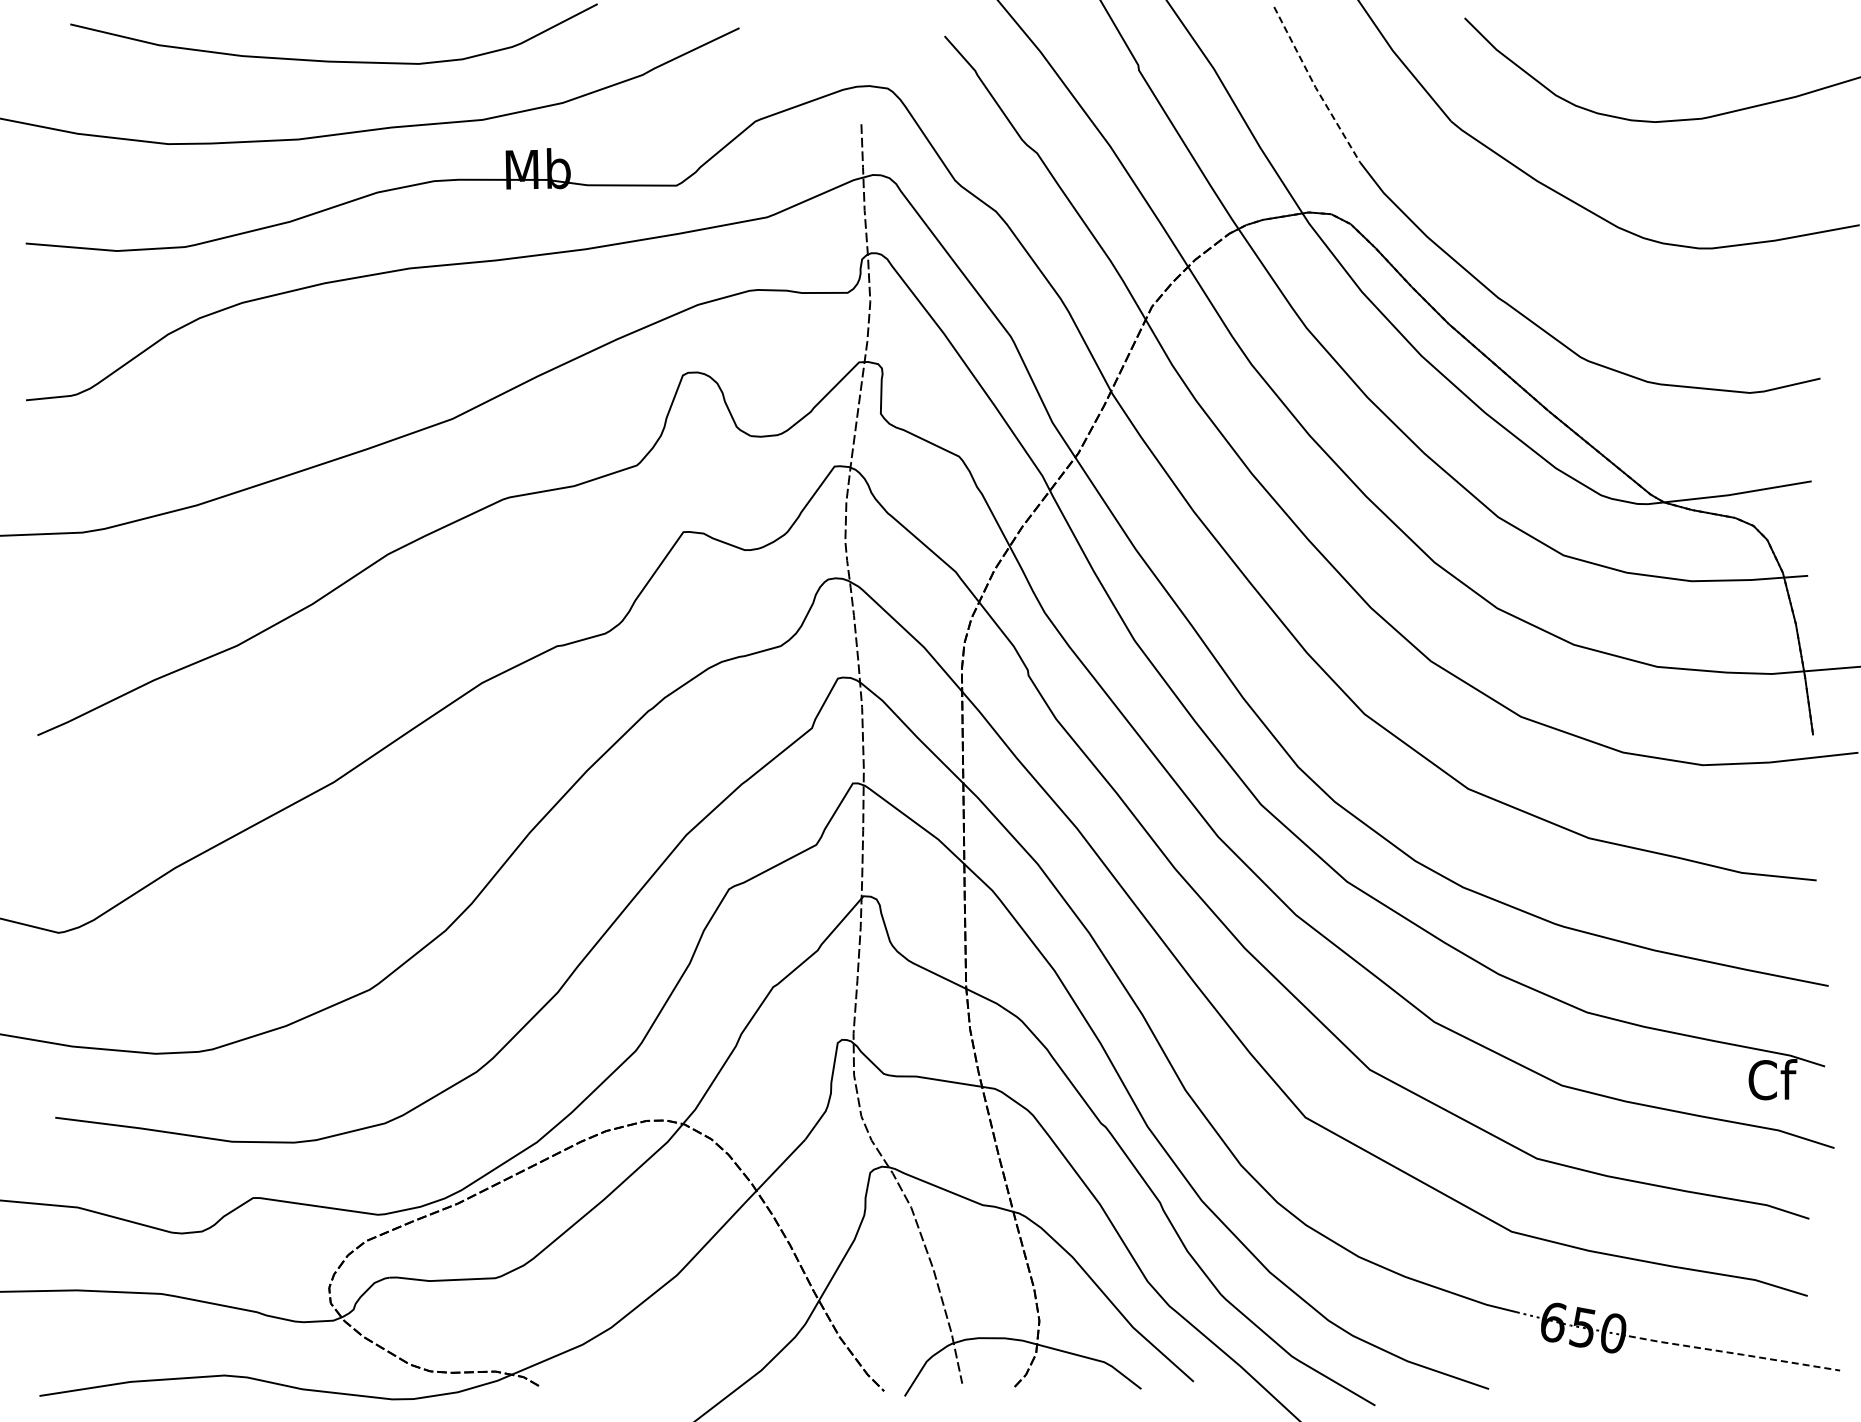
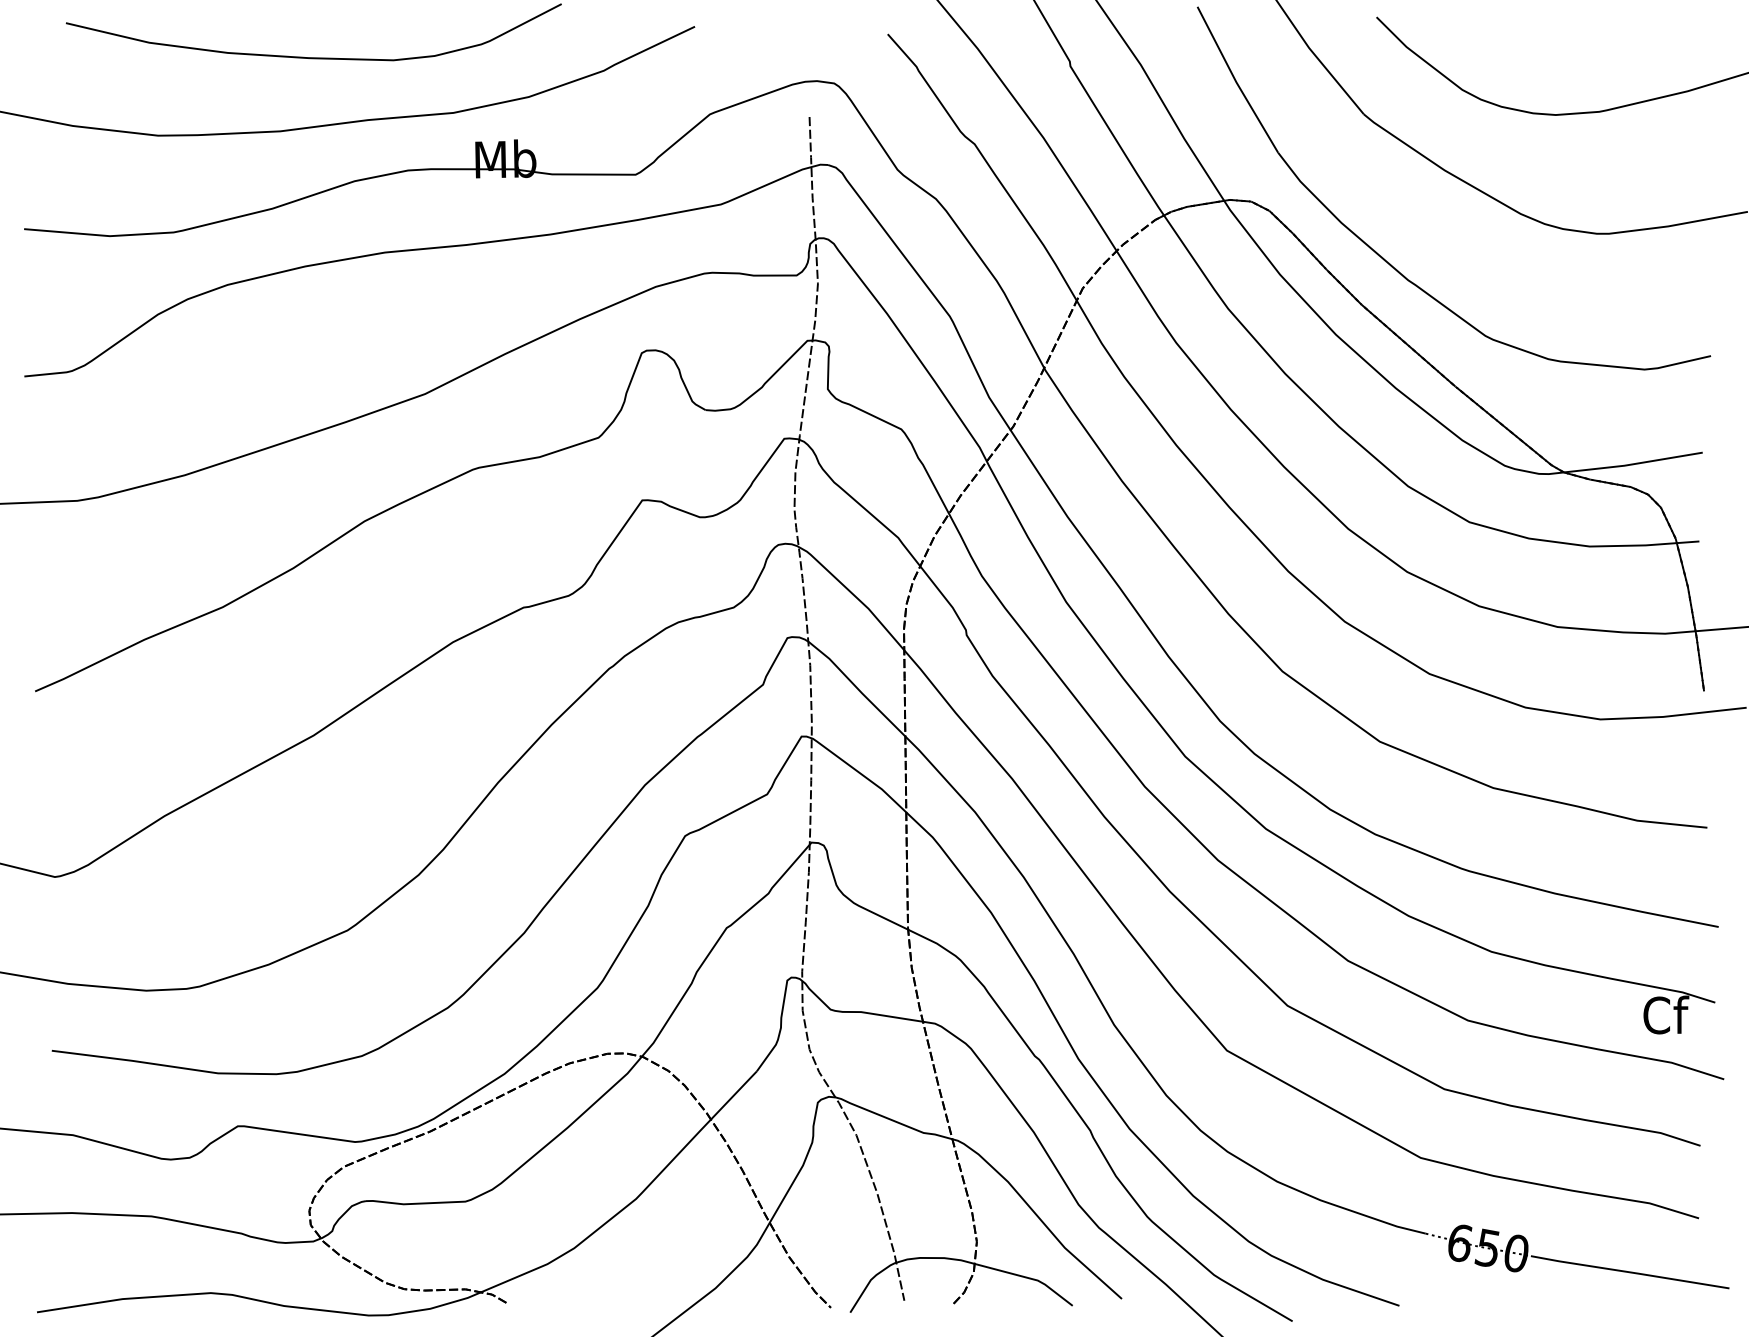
line: (1315, 86) -> (1236, 81), dashed -> solid
line: (1734, 1353) -> (1630, 1272), dashed -> solid

